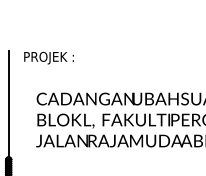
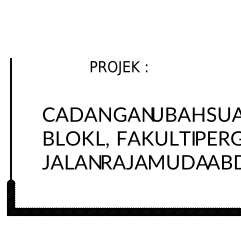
text: (48, 58) -> (118, 68), moved

